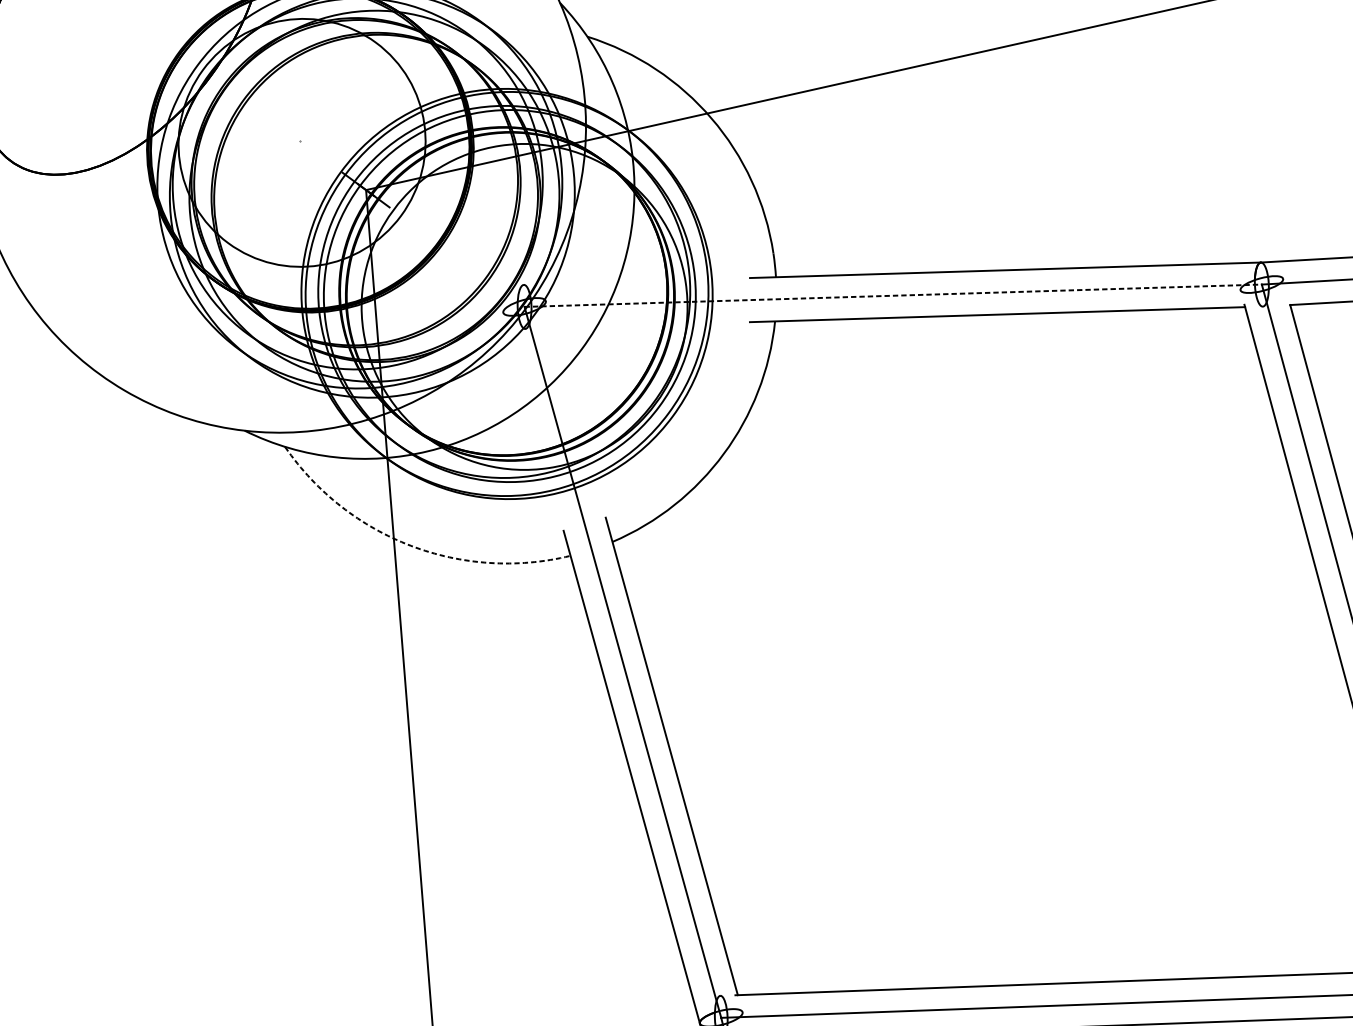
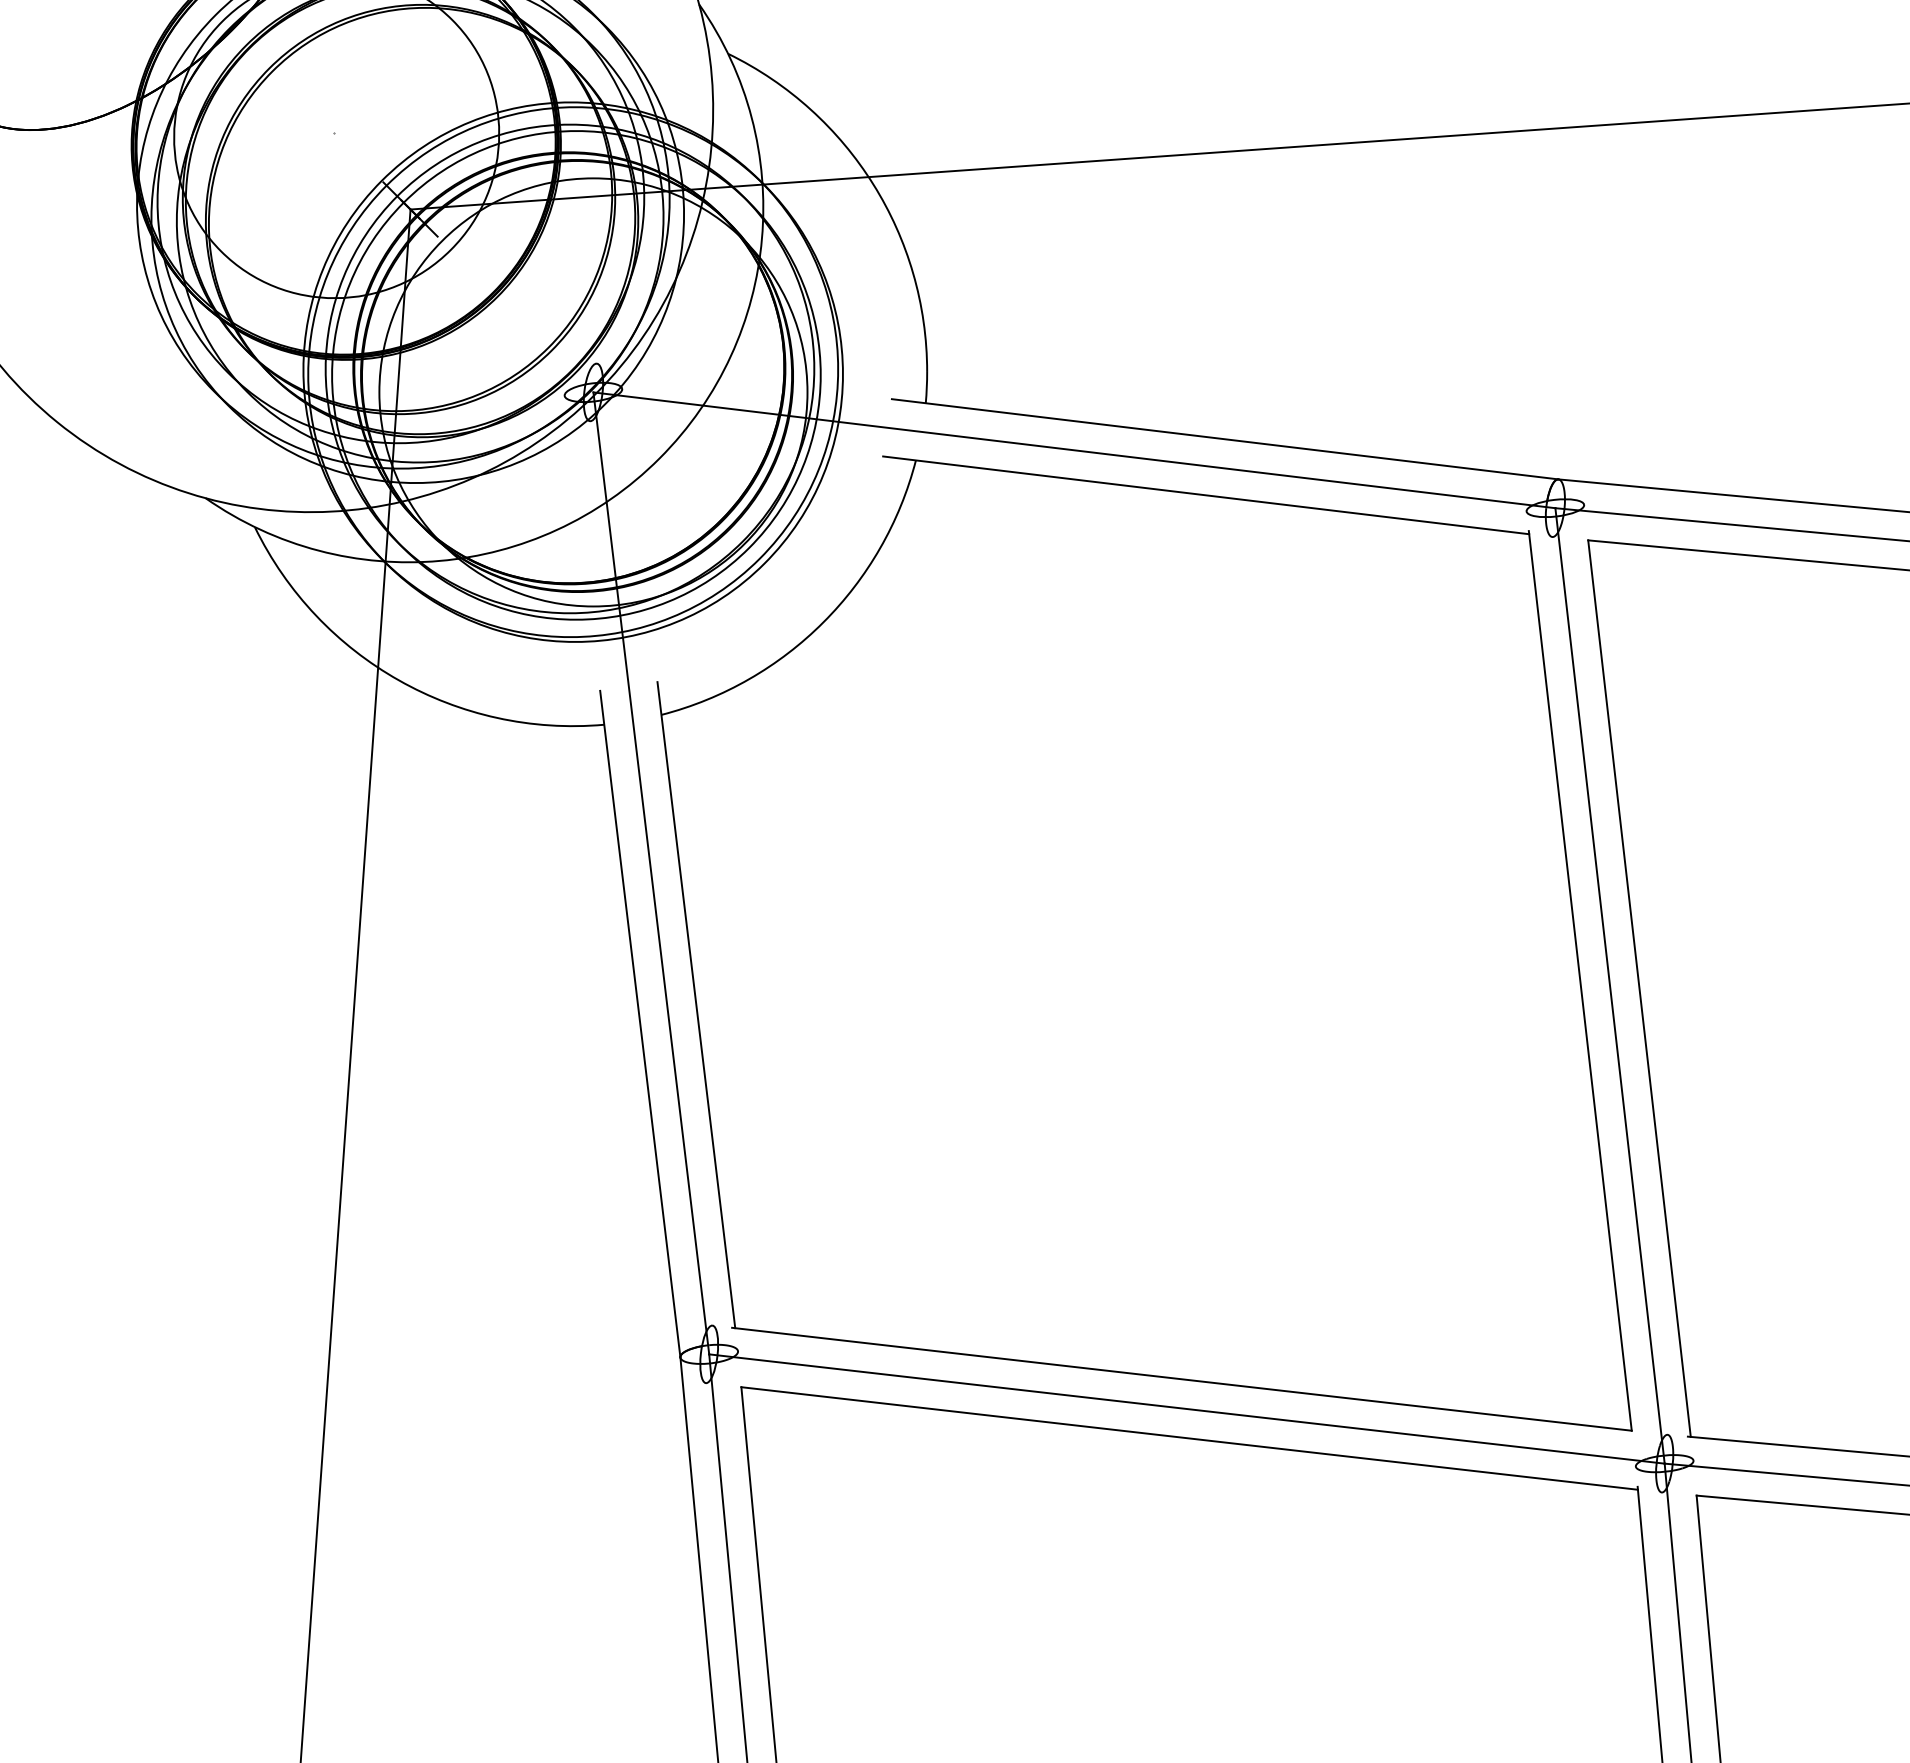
line: (893, 295) -> (1074, 450), dashed -> solid
line: (410, 545) -> (398, 680), dashed -> solid

